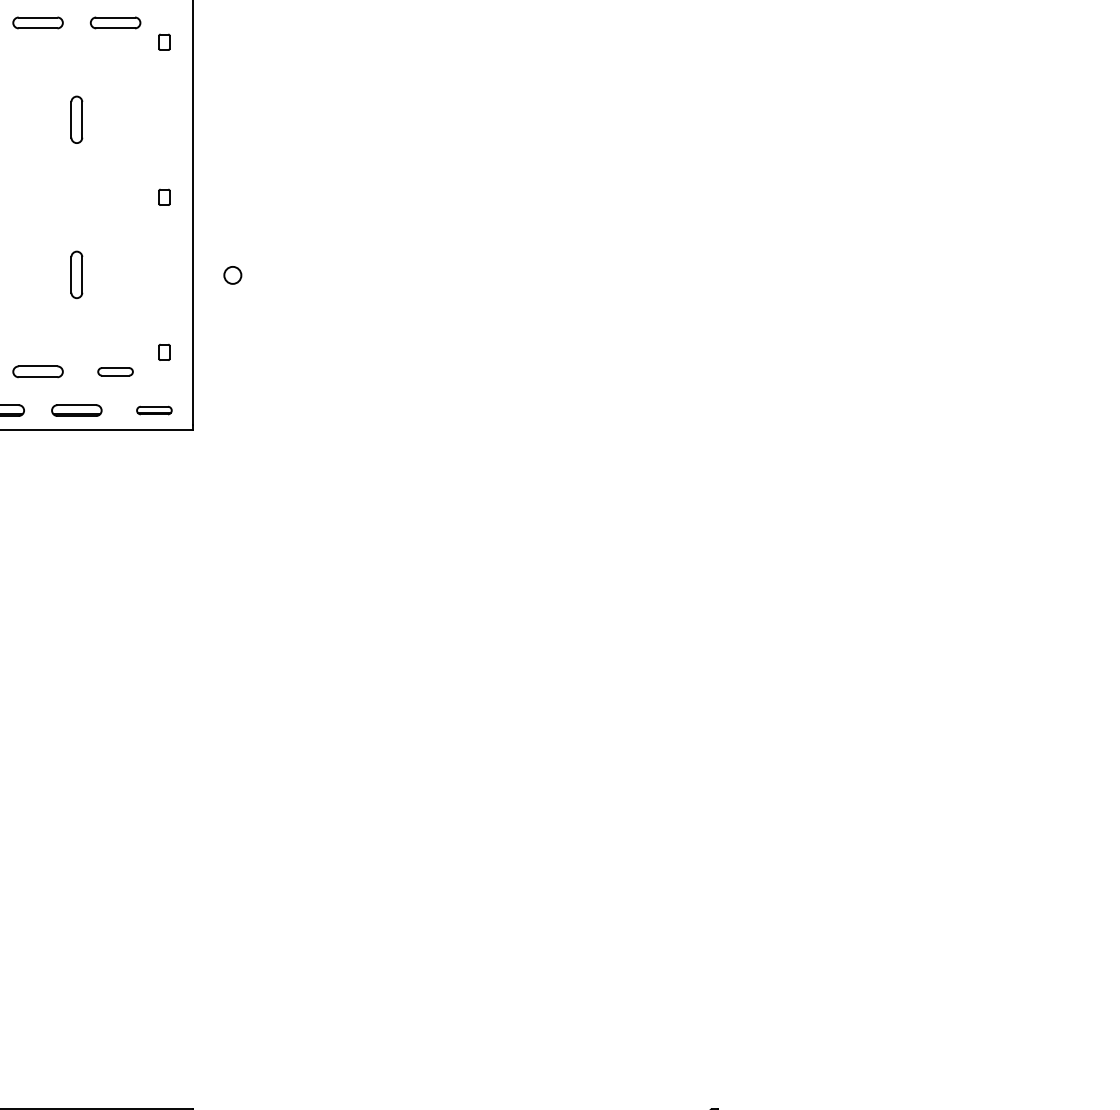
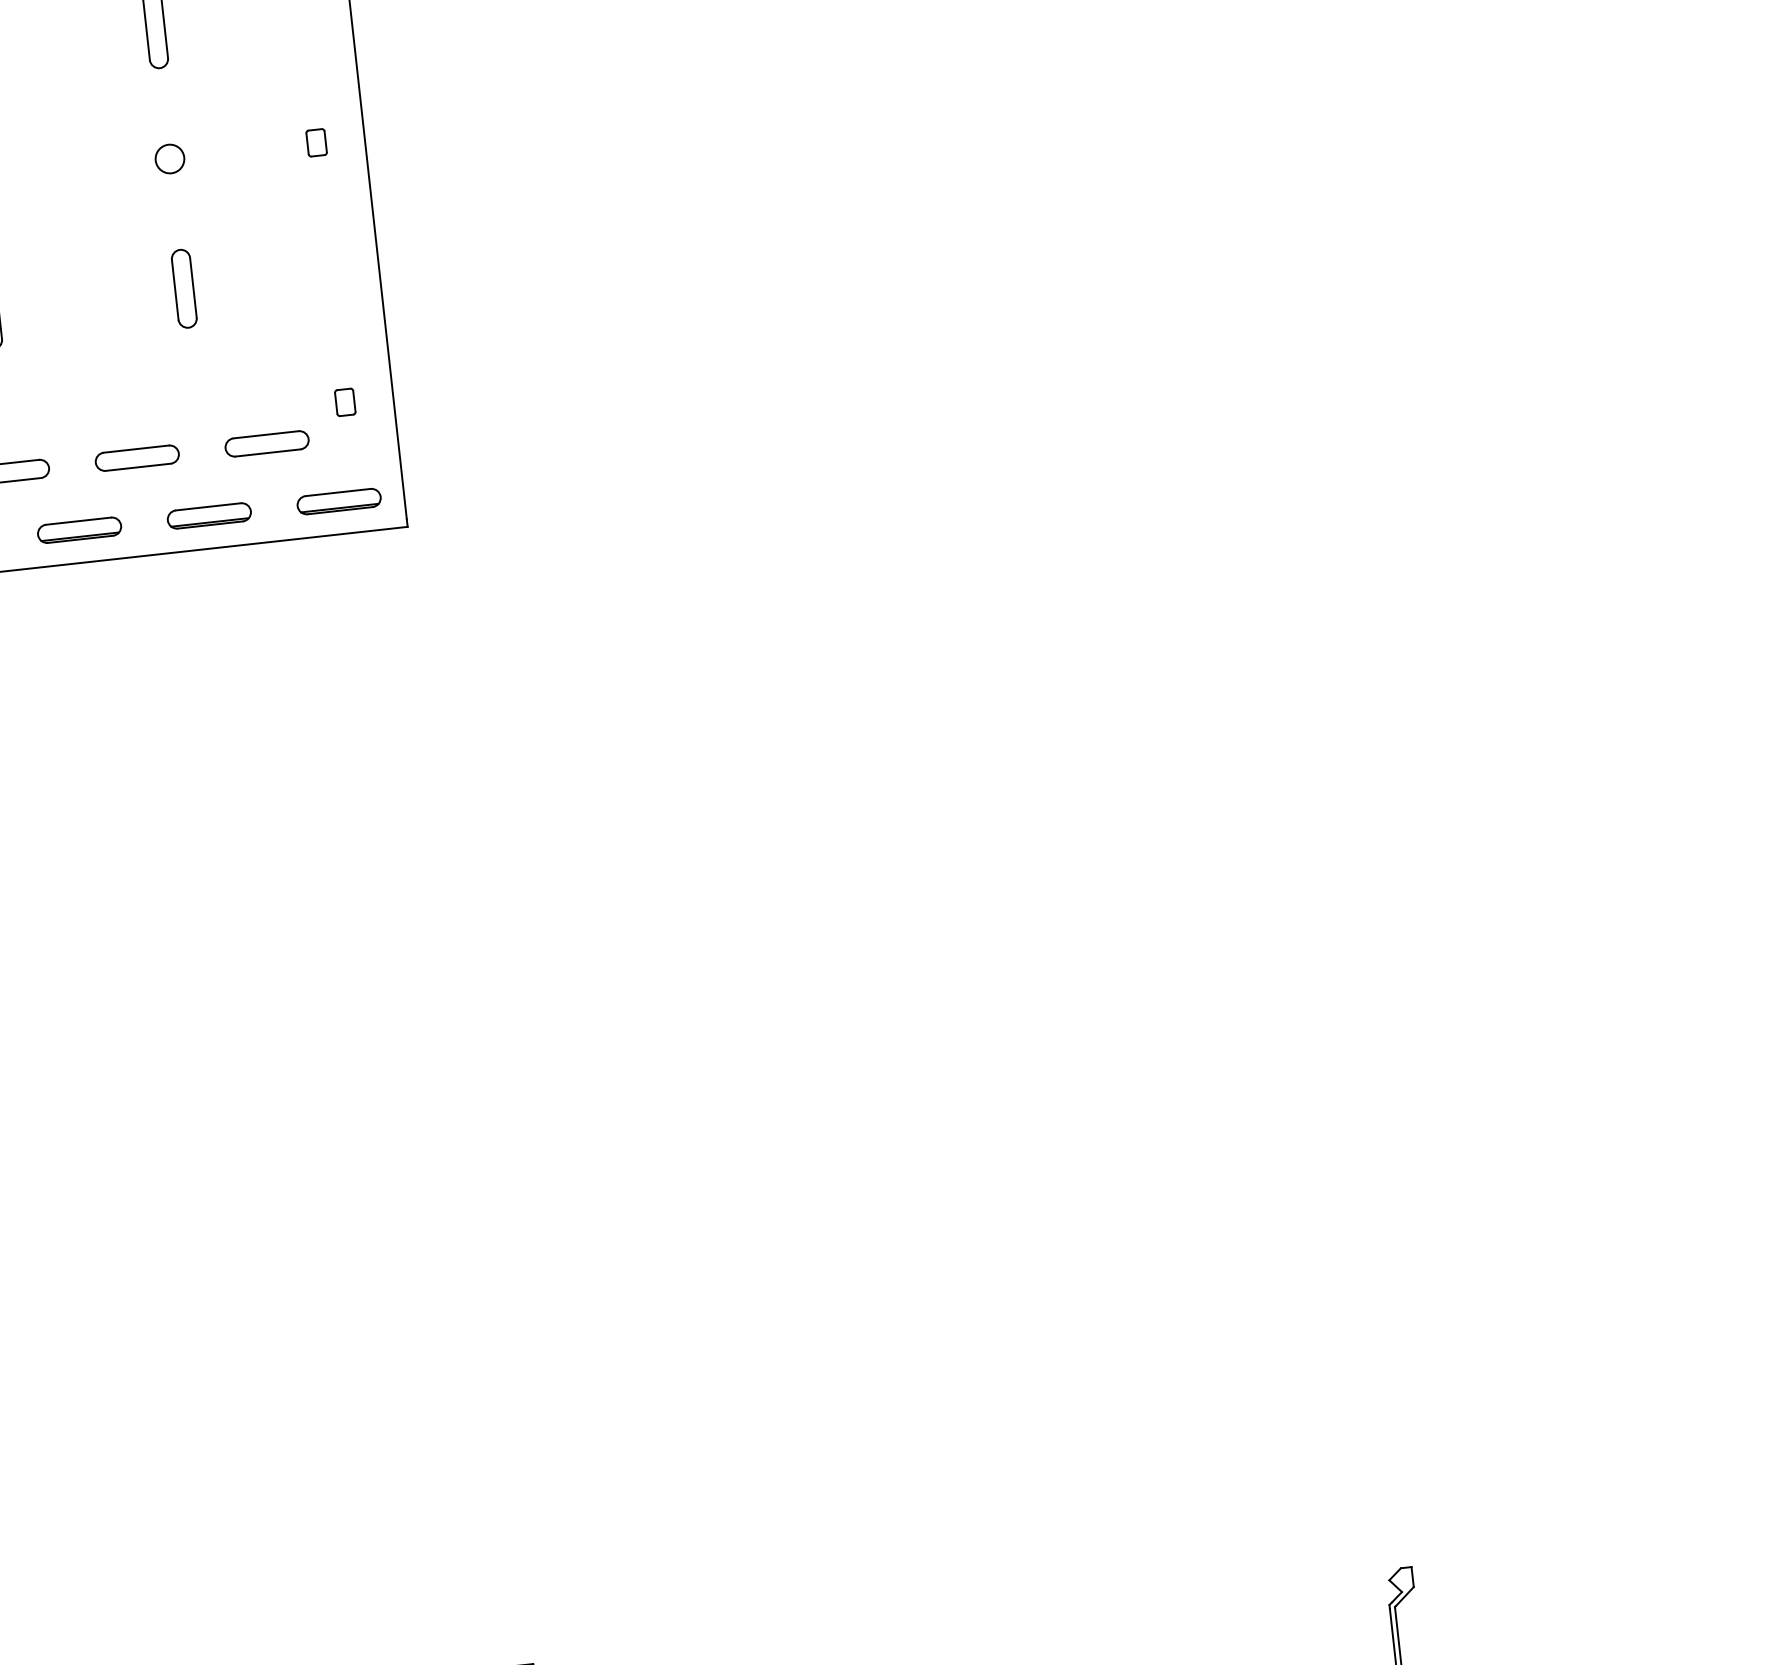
circle: (232, 275) -> (169, 159), moved
part: (115, 371) -> (266, 443), size x1.43
part: (154, 410) -> (339, 501), size x1.43

